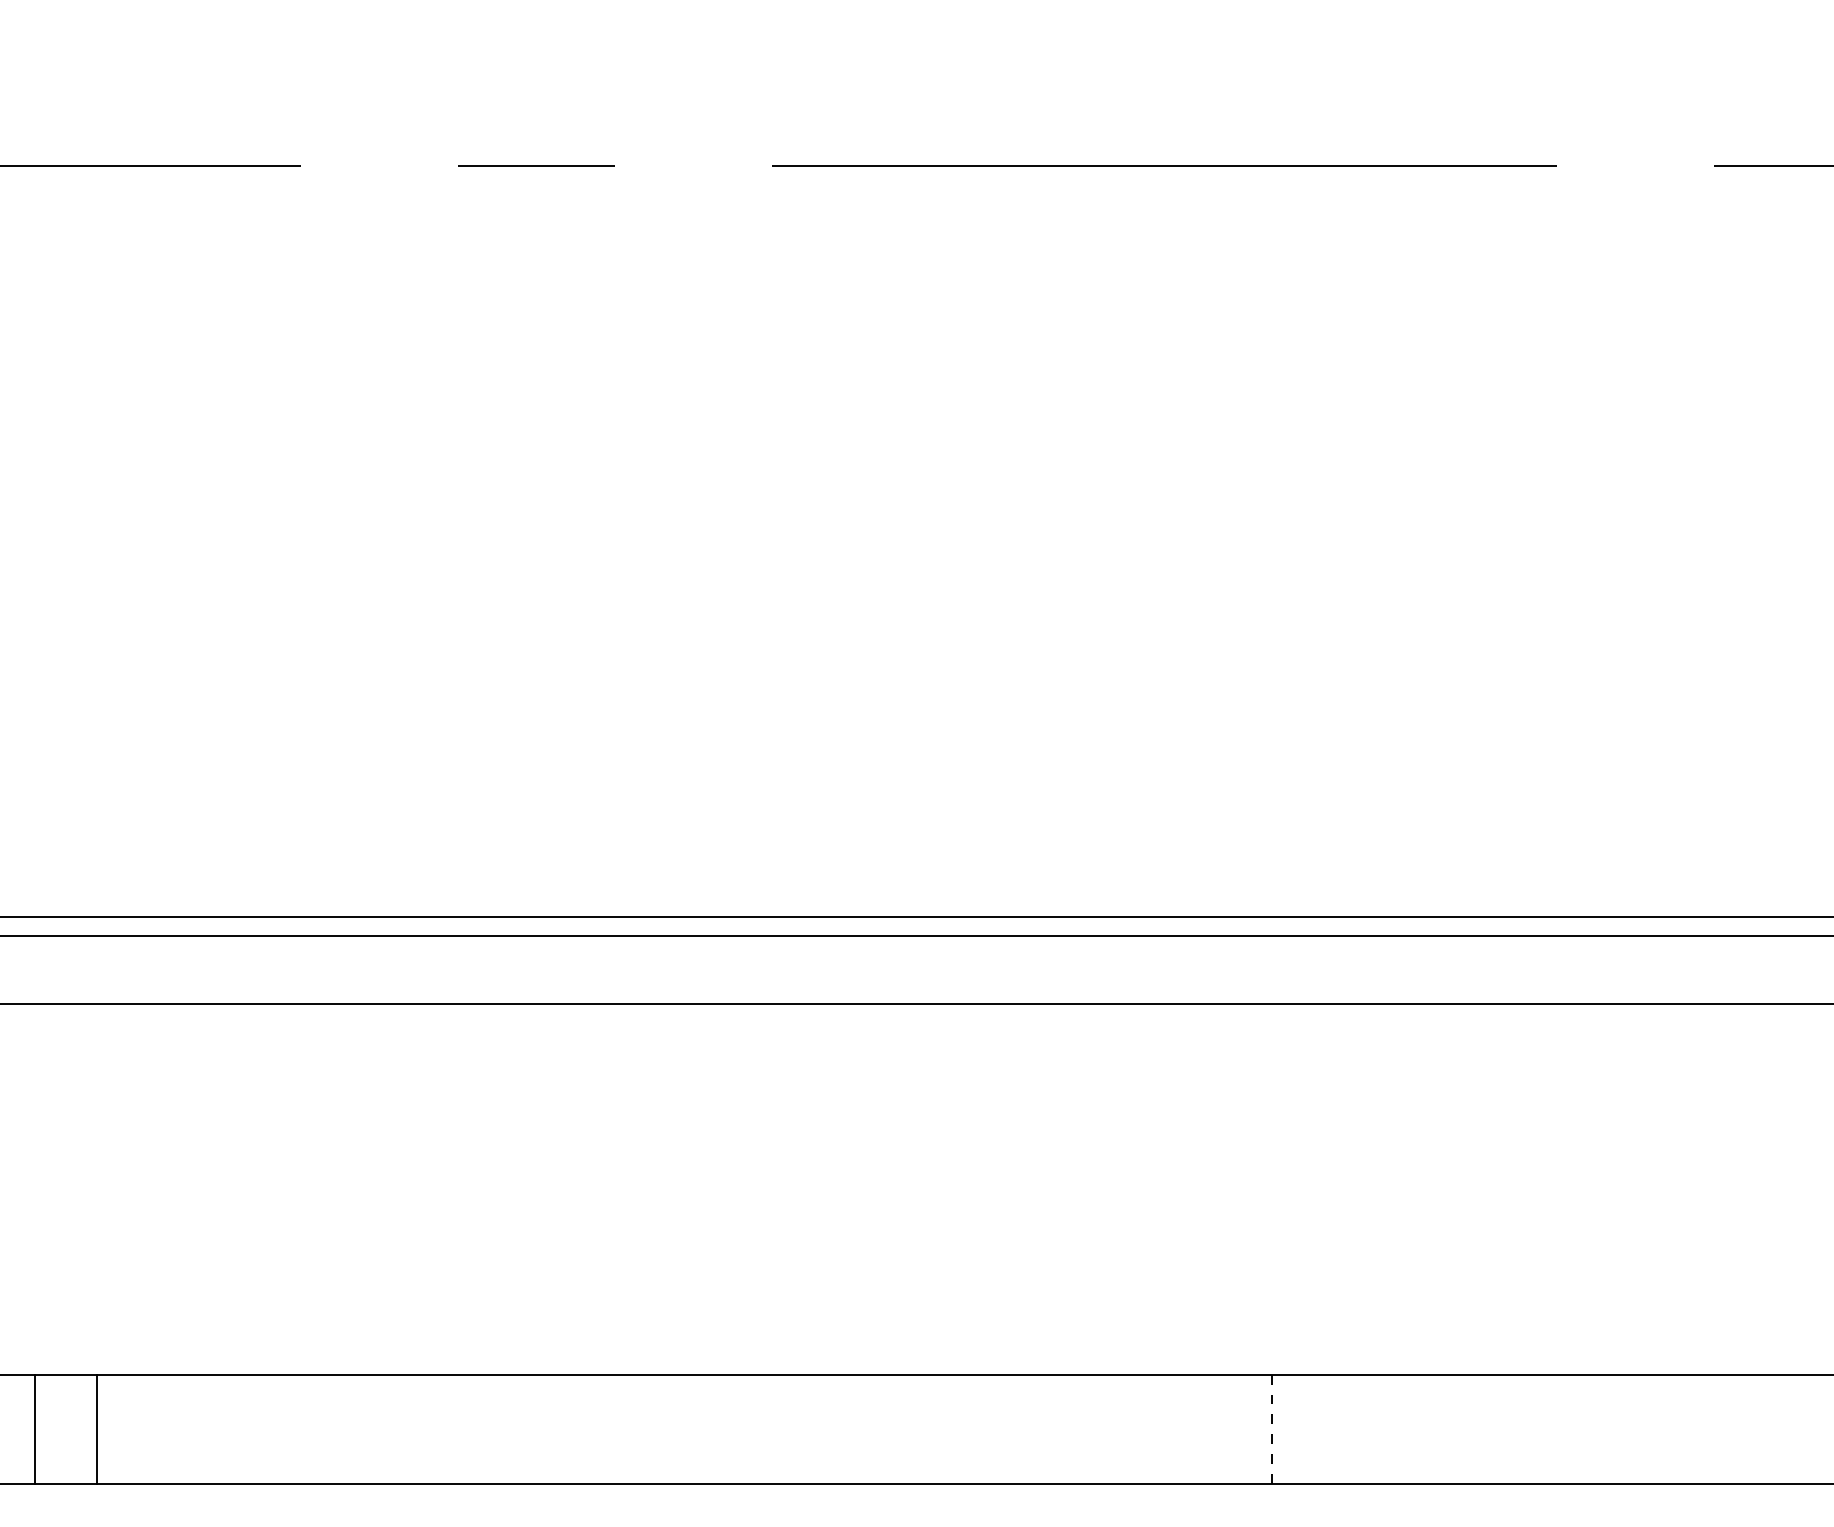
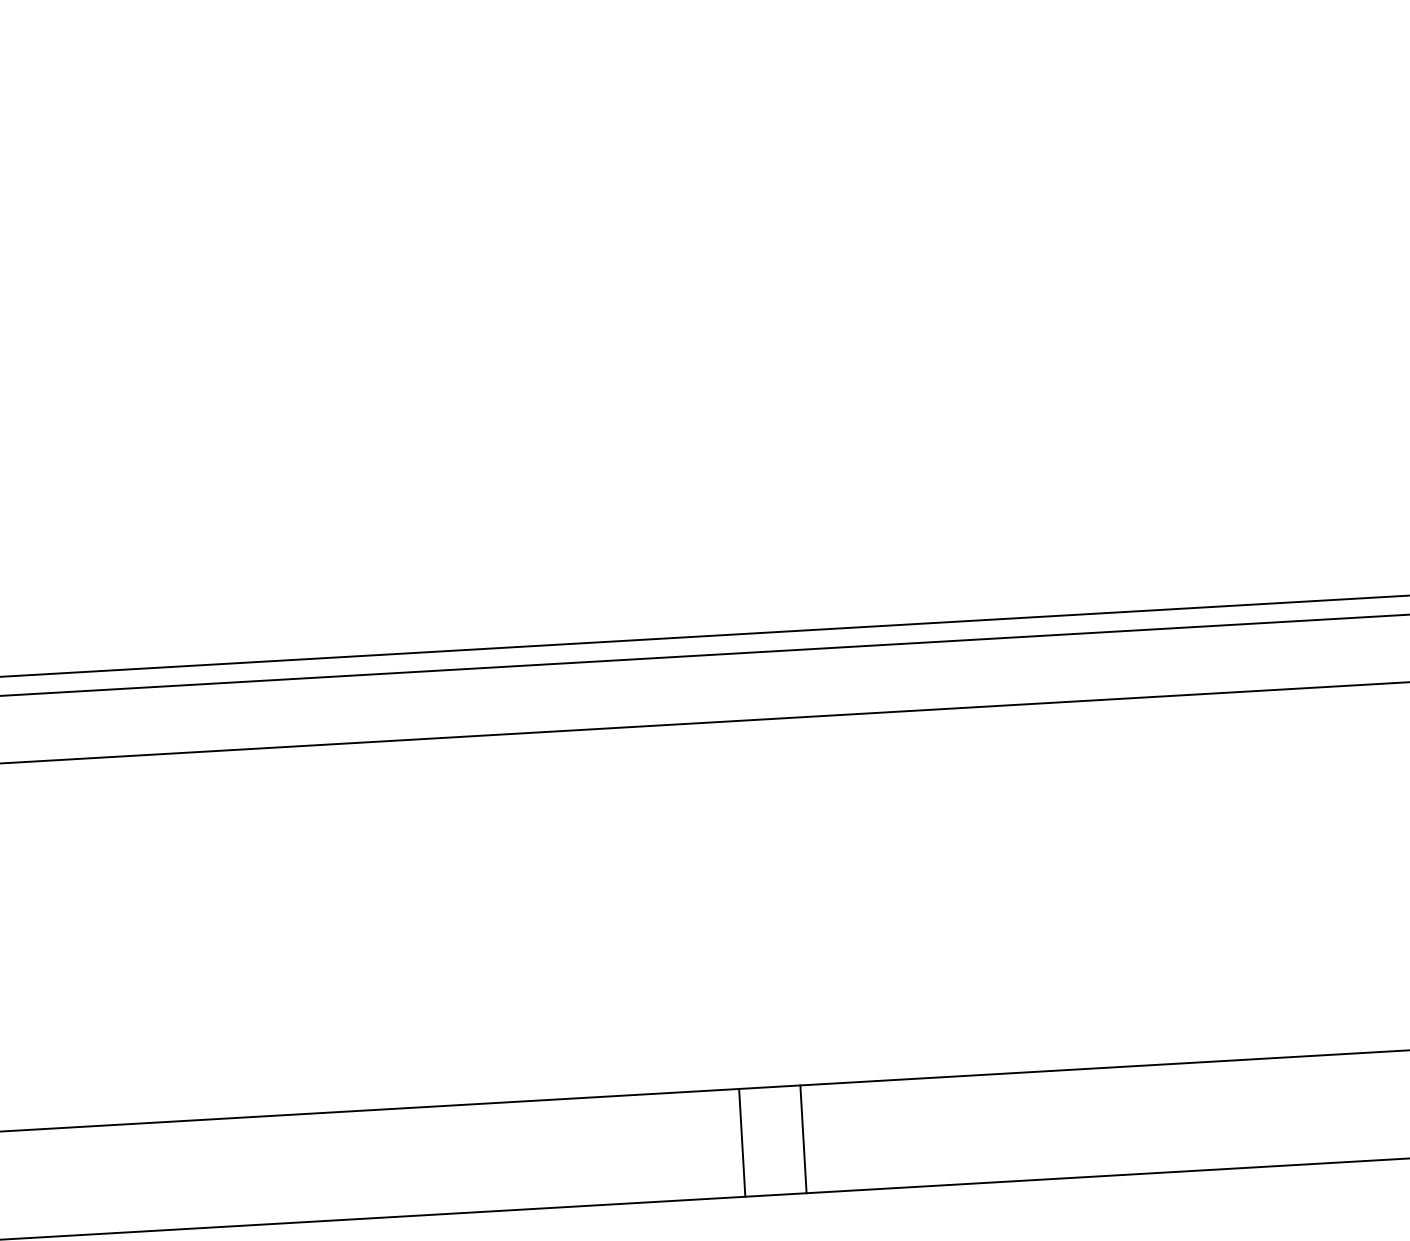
line: (1333, 1428) -> (803, 1138), added
line: (1272, 1429) -> (742, 1143), dashed -> solid

